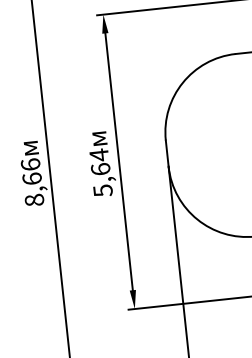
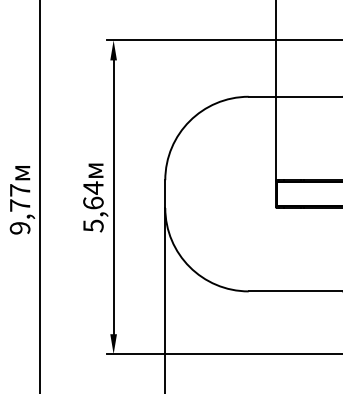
text: (32, 182) -> (19, 209), 8,66 -> 9,77

